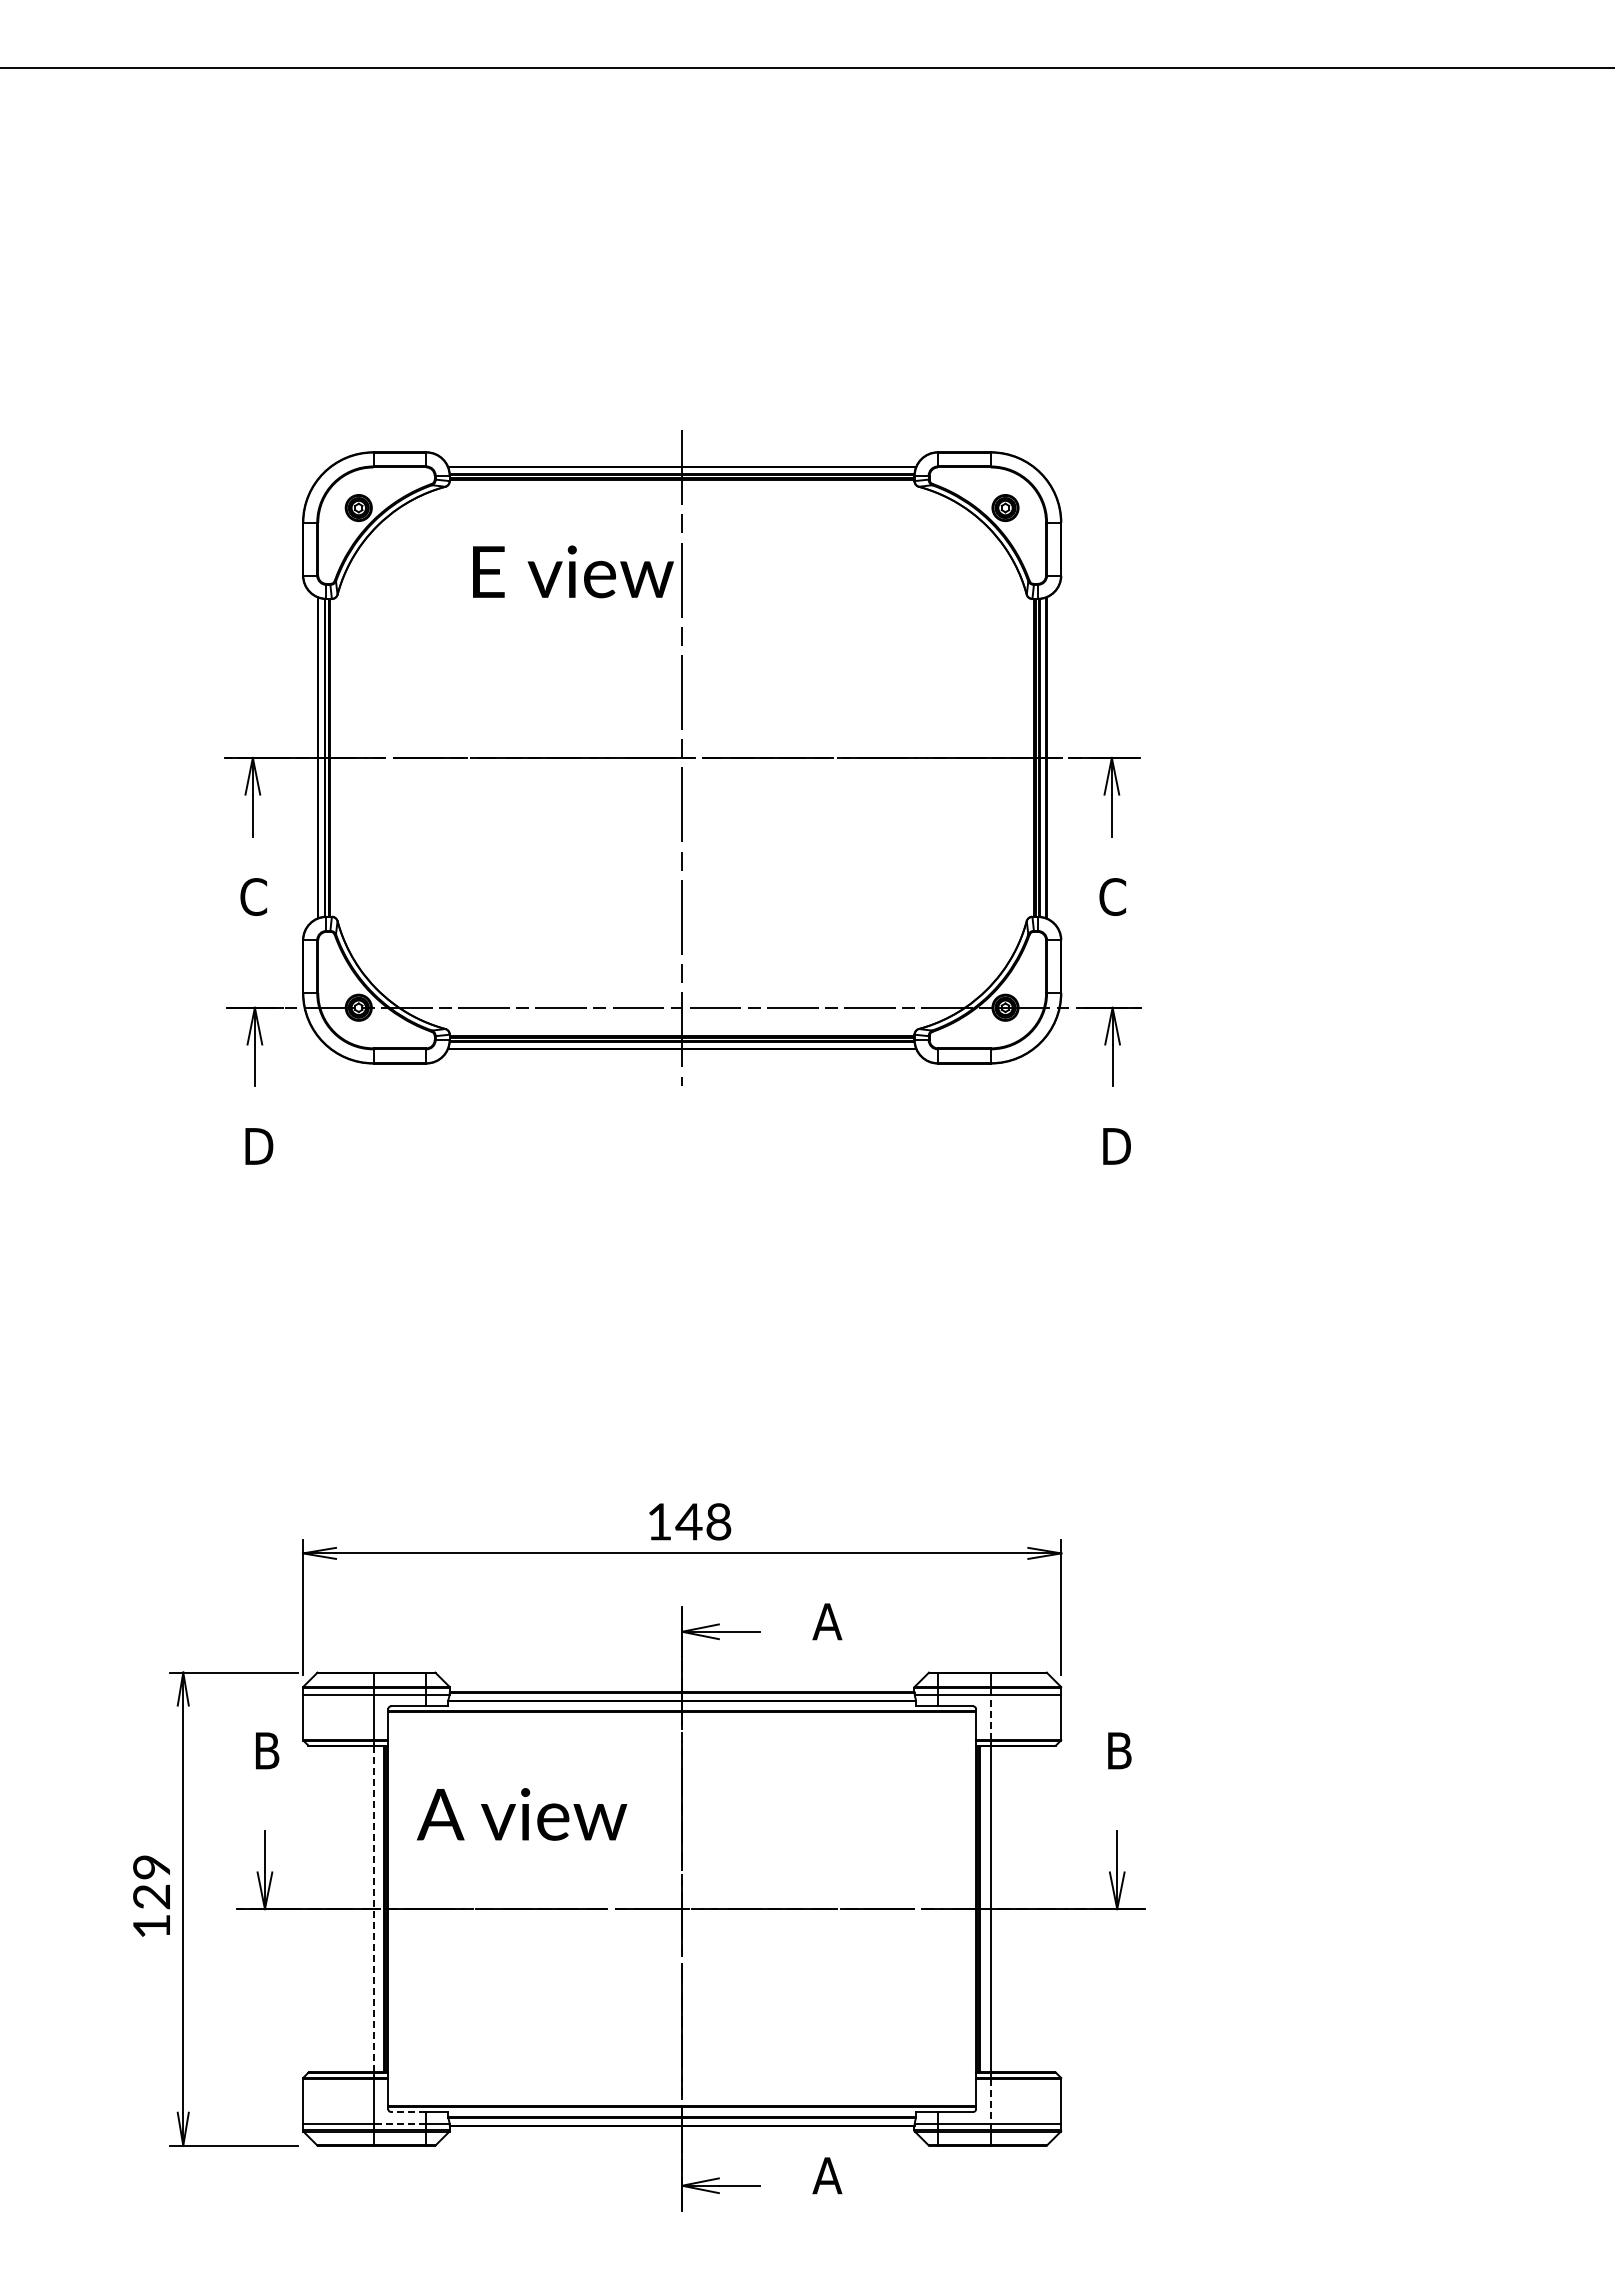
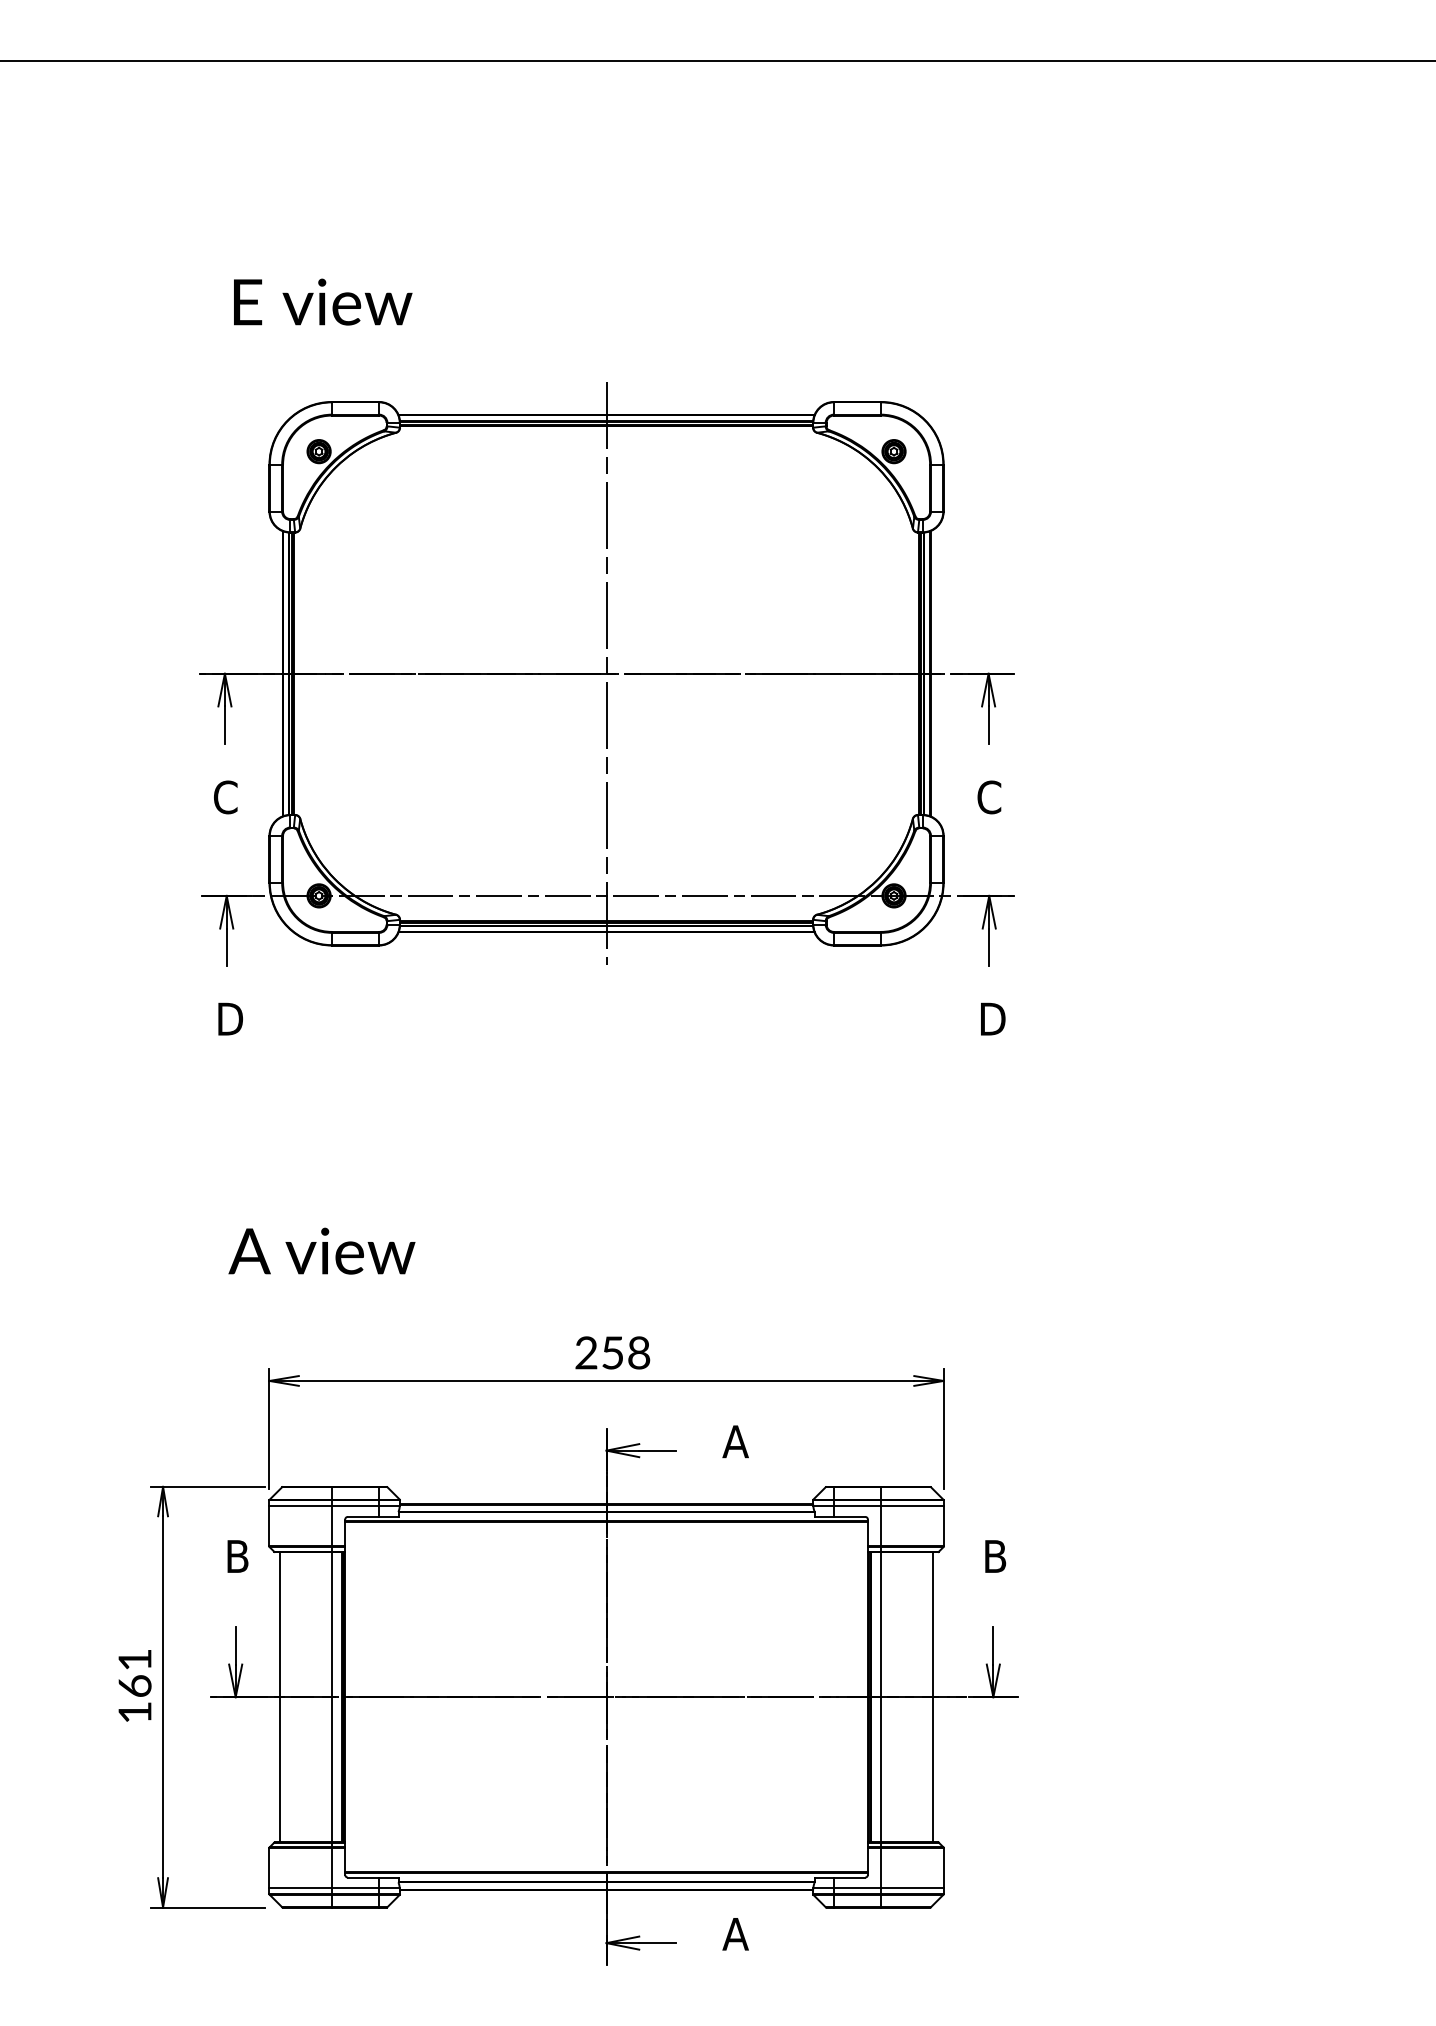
text: (573, 571) -> (323, 301), moved
text: (674, 1521) -> (599, 1352), 148 -> 258
line: (990, 1716) -> (880, 1525), dashed -> solid
text: (522, 1814) -> (322, 1251), moved
text: (151, 1882) -> (134, 1673), 129 -> 161
line: (373, 1908) -> (332, 1696), dashed -> solid
line: (314, 1909) -> (279, 1697), added
line: (1049, 1909) -> (933, 1697), added
line: (990, 2101) -> (880, 1868), dashed -> solid
line: (408, 2112) -> (363, 1877), dashed -> solid
line: (399, 2123) -> (355, 1887), dashed -> solid

